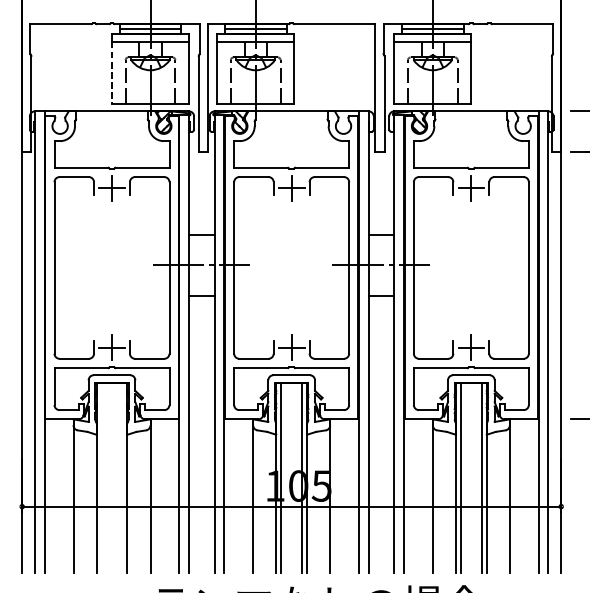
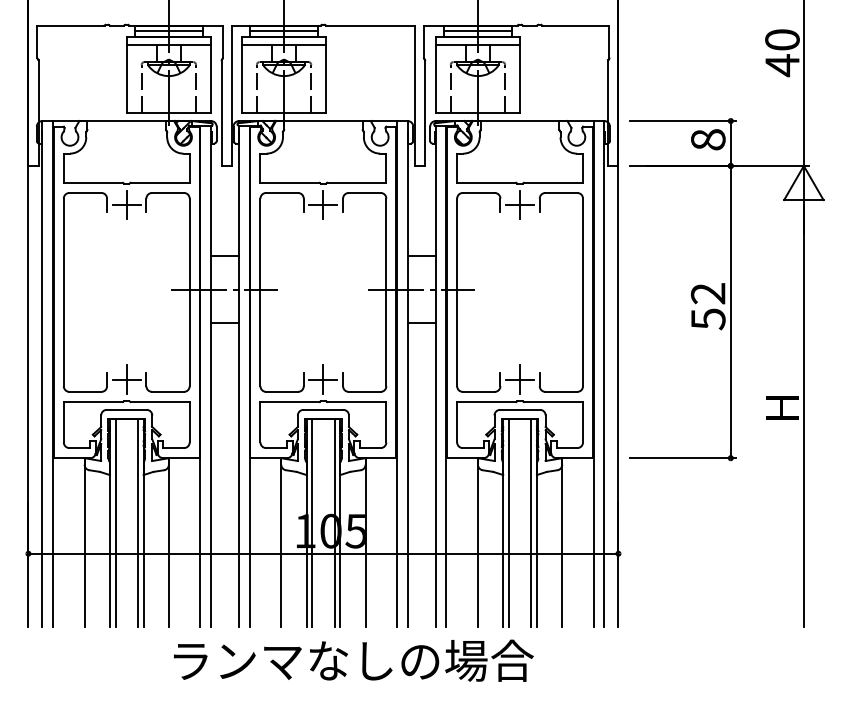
line: (111, 72) -> (126, 78), dashed -> solid
line: (101, 478) -> (115, 522), added
line: (121, 478) -> (137, 522), added

